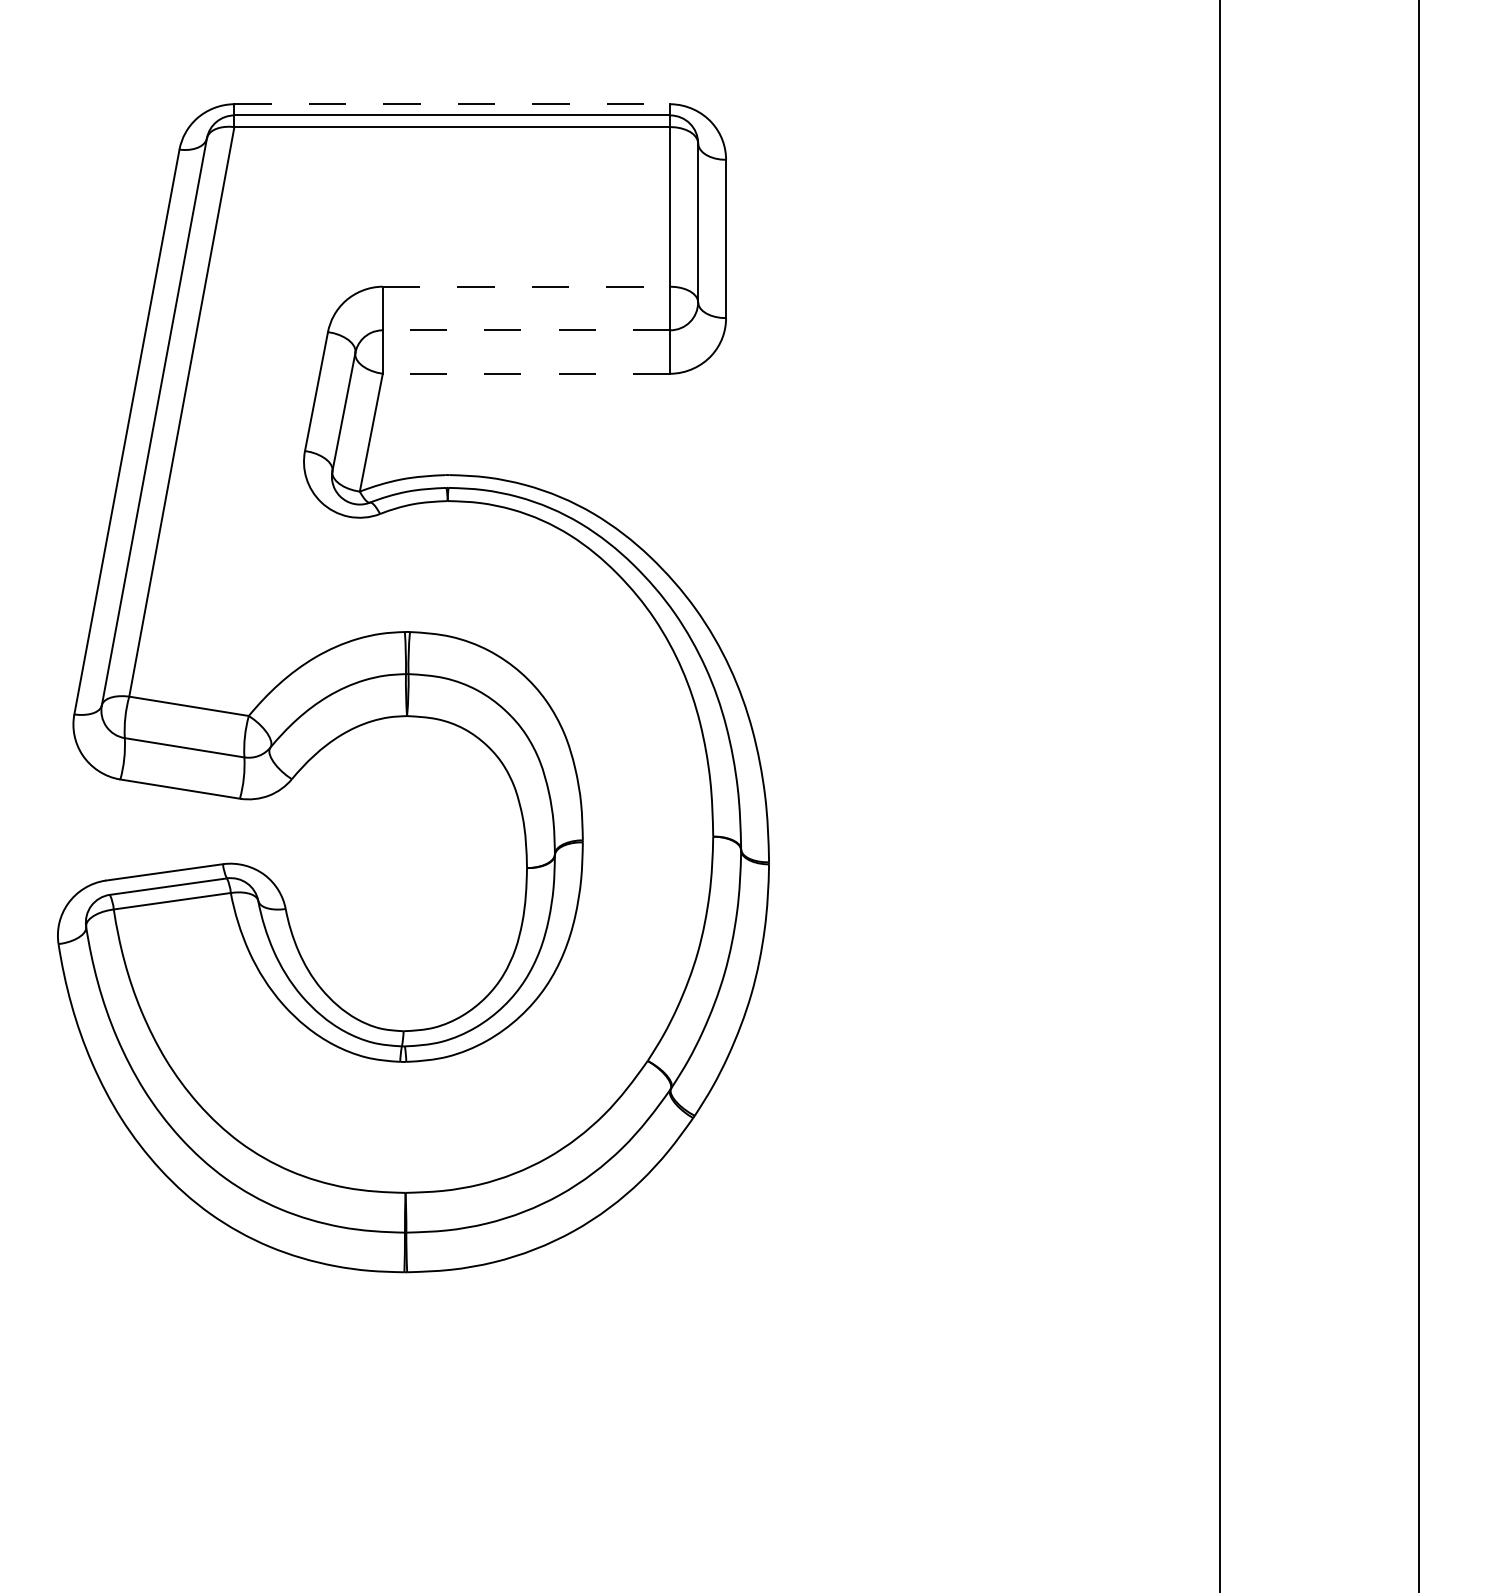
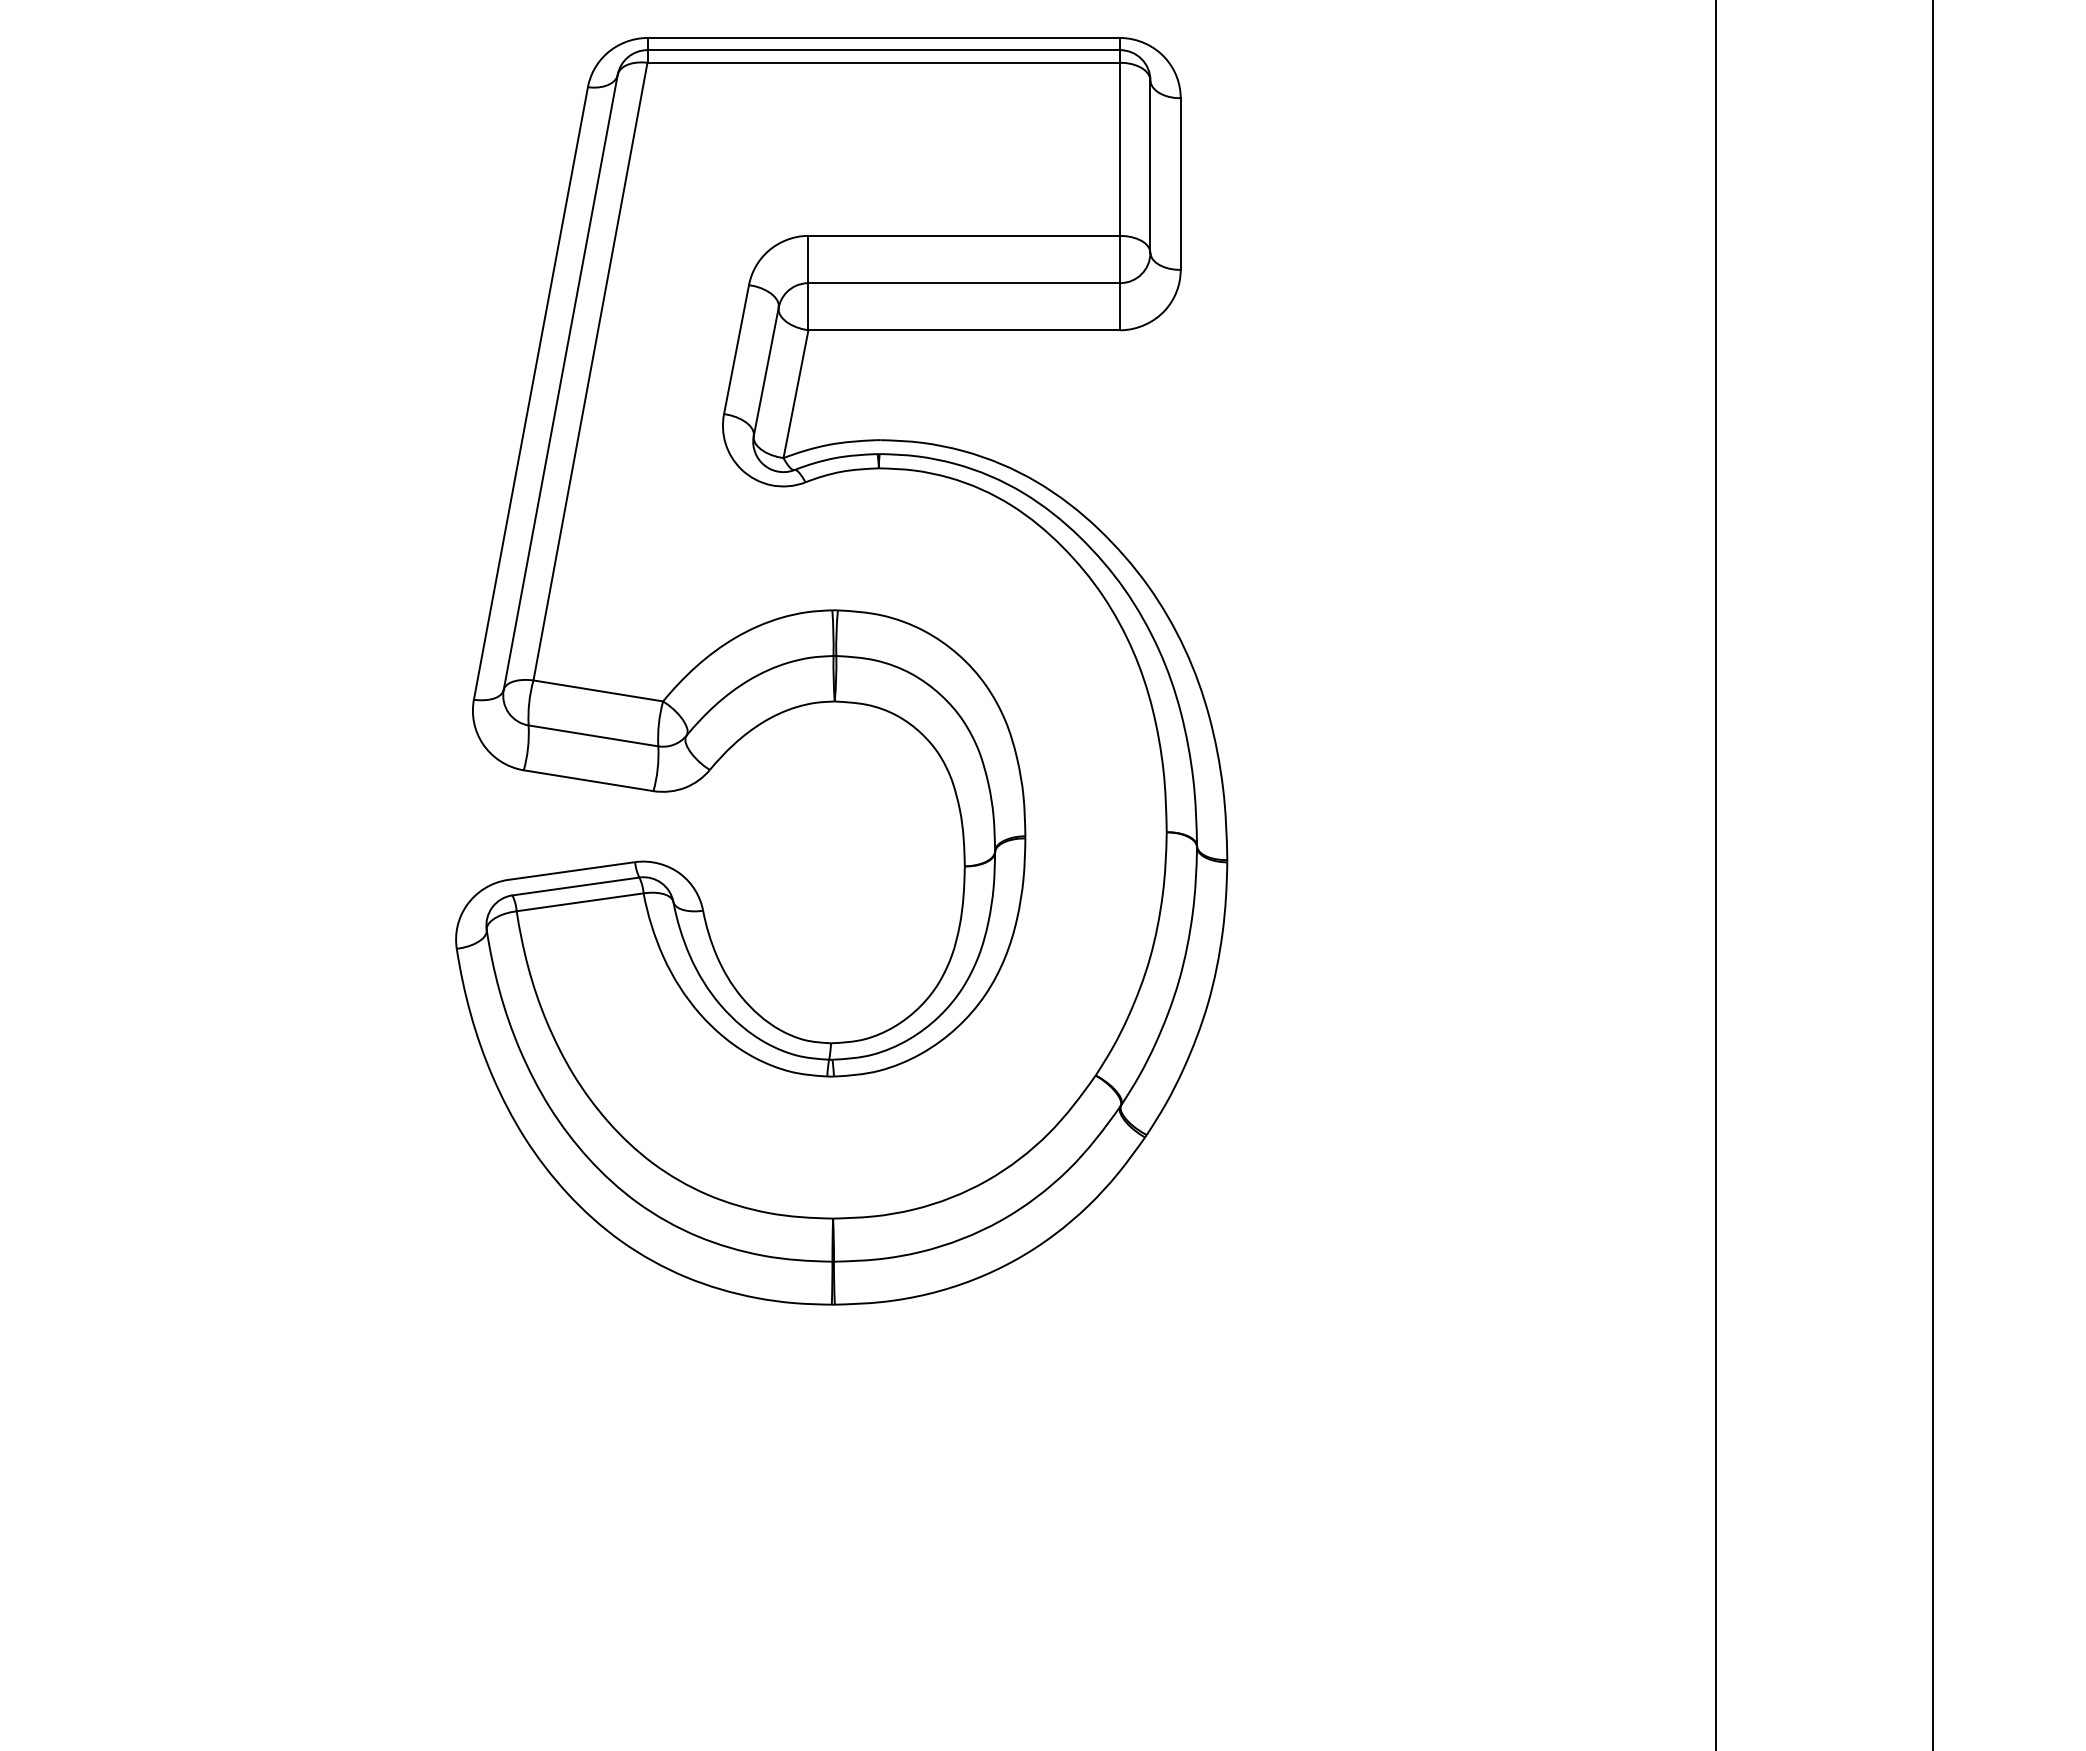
line: (452, 103) -> (884, 37), dashed -> solid
line: (526, 286) -> (964, 235), dashed -> solid
line: (526, 330) -> (964, 283), dashed -> solid
line: (526, 373) -> (964, 330), dashed -> solid

